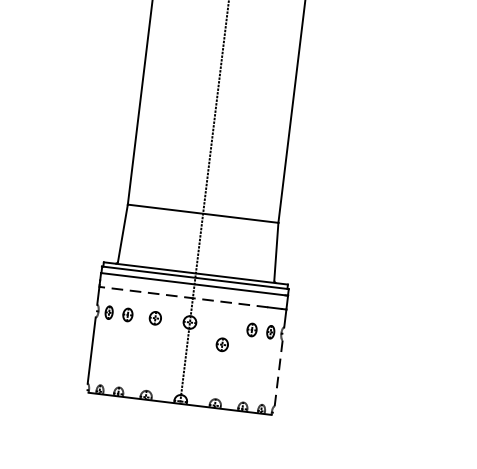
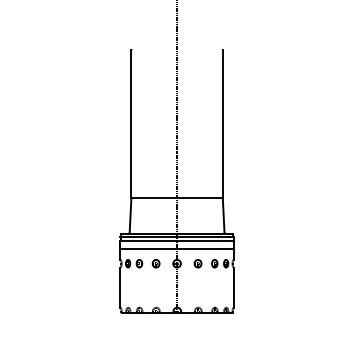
line: (183, 296) -> (171, 248), dashed -> solid
part: (221, 344) -> (197, 263), moved
line: (278, 372) -> (233, 287), dashed -> solid

